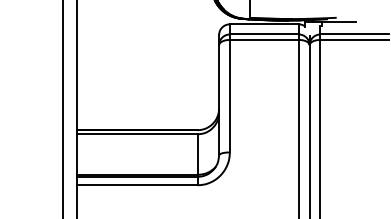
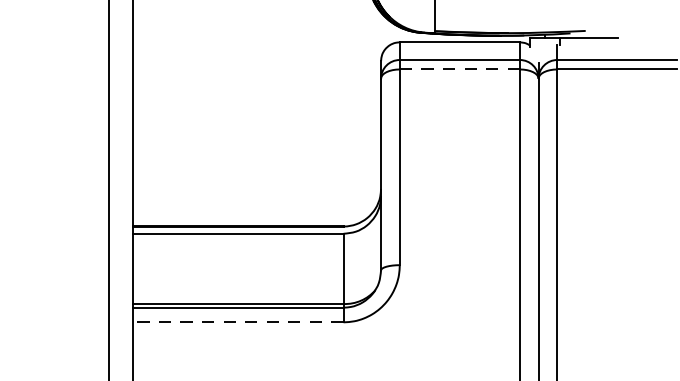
line: (264, 39) -> (460, 68), solid -> dashed
line: (136, 185) -> (237, 322), solid -> dashed

